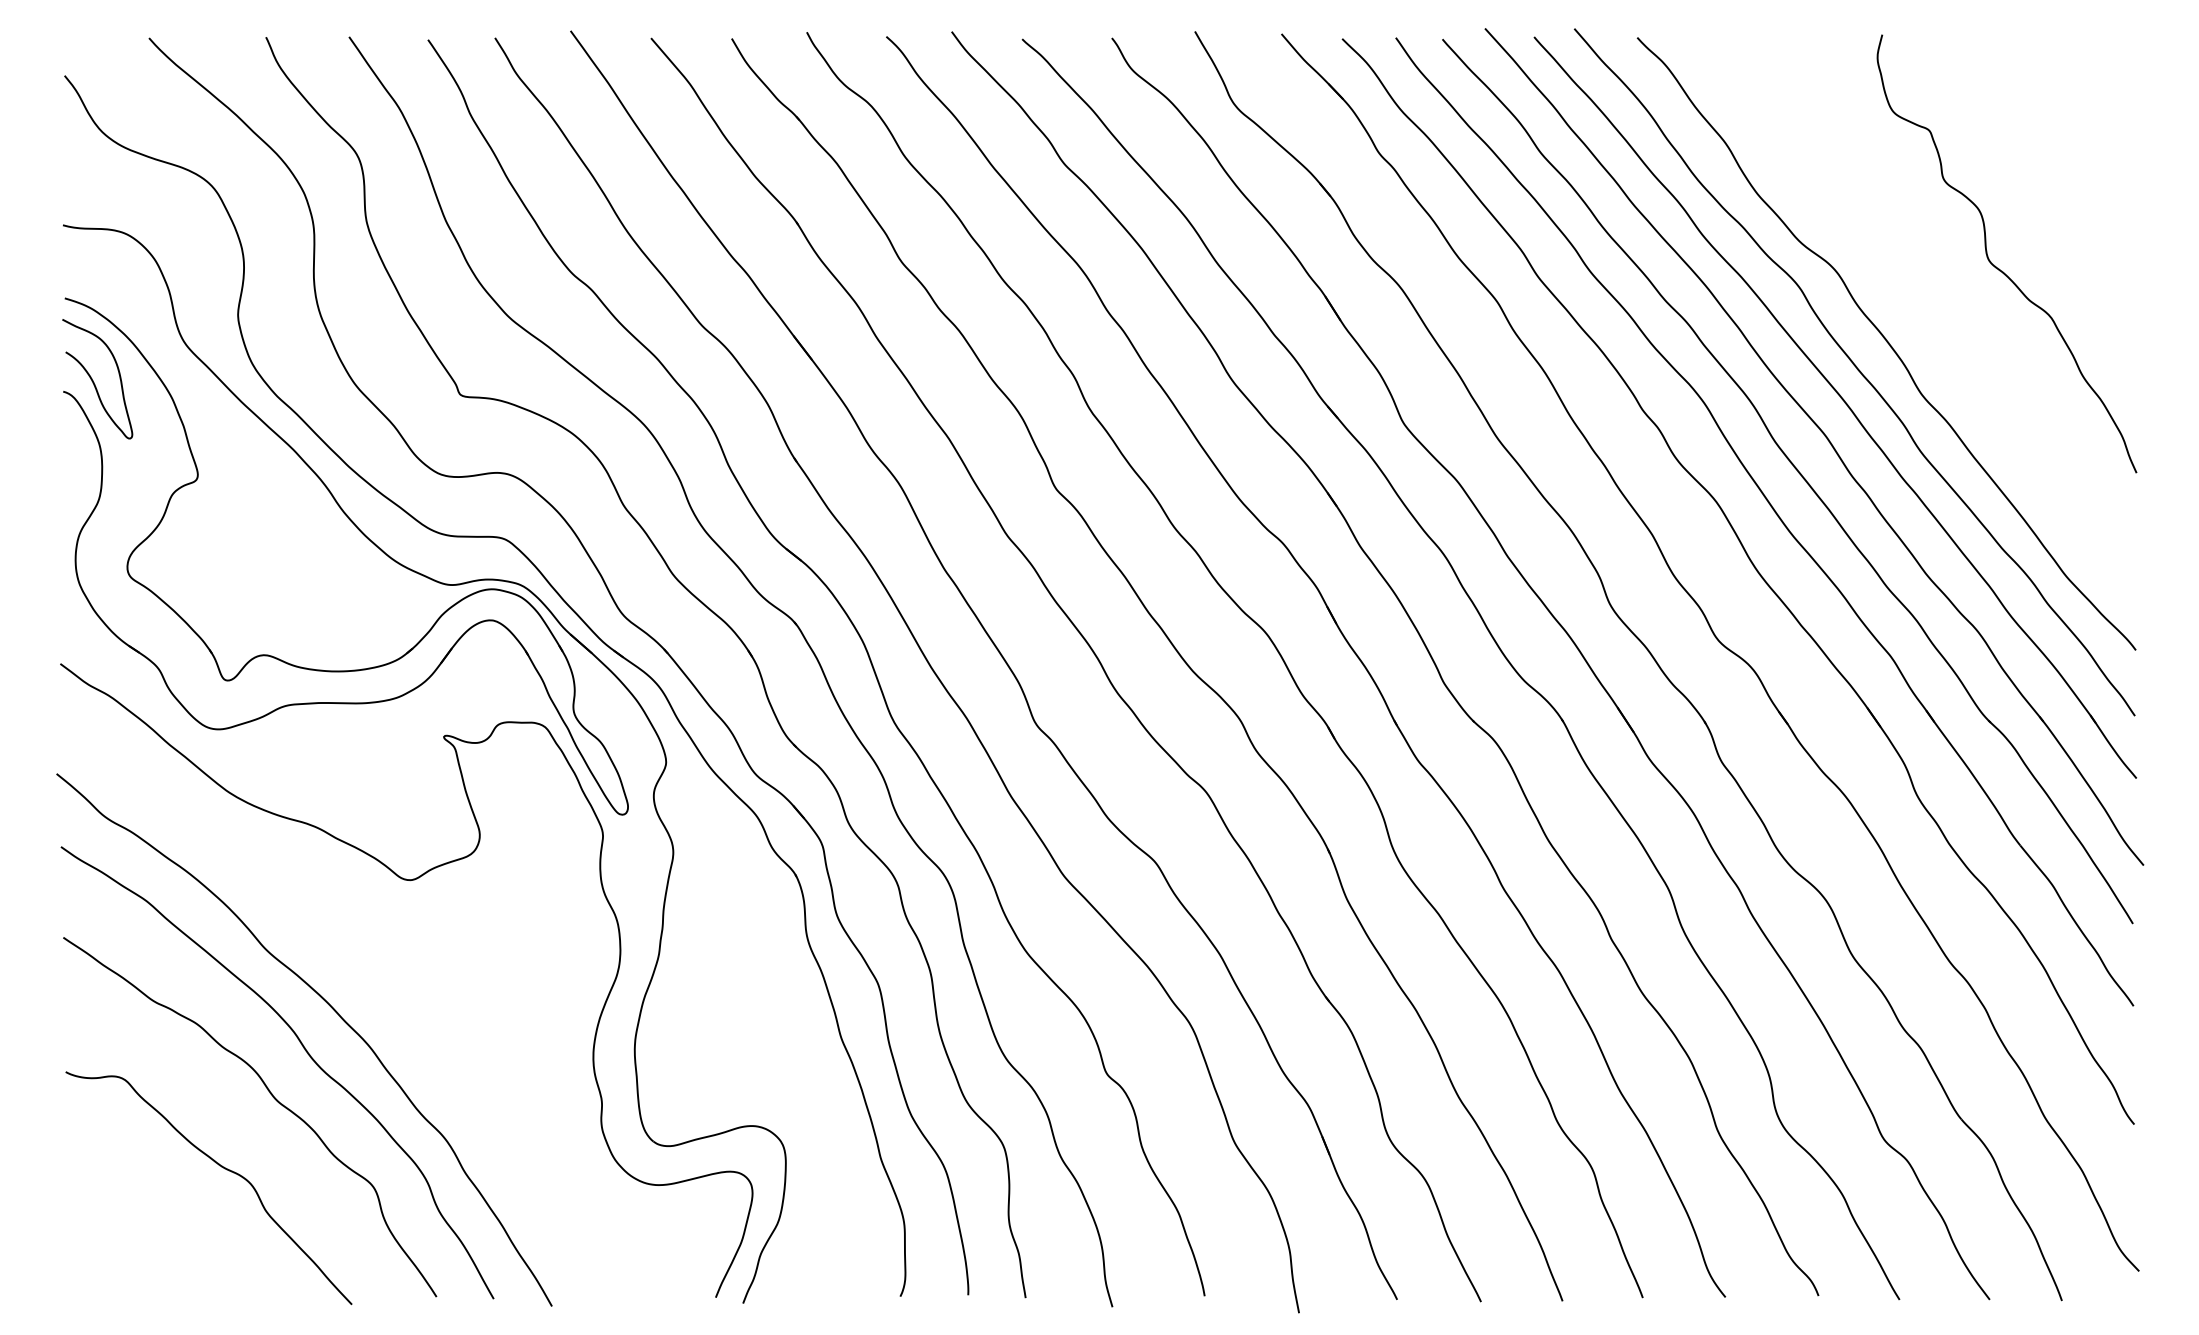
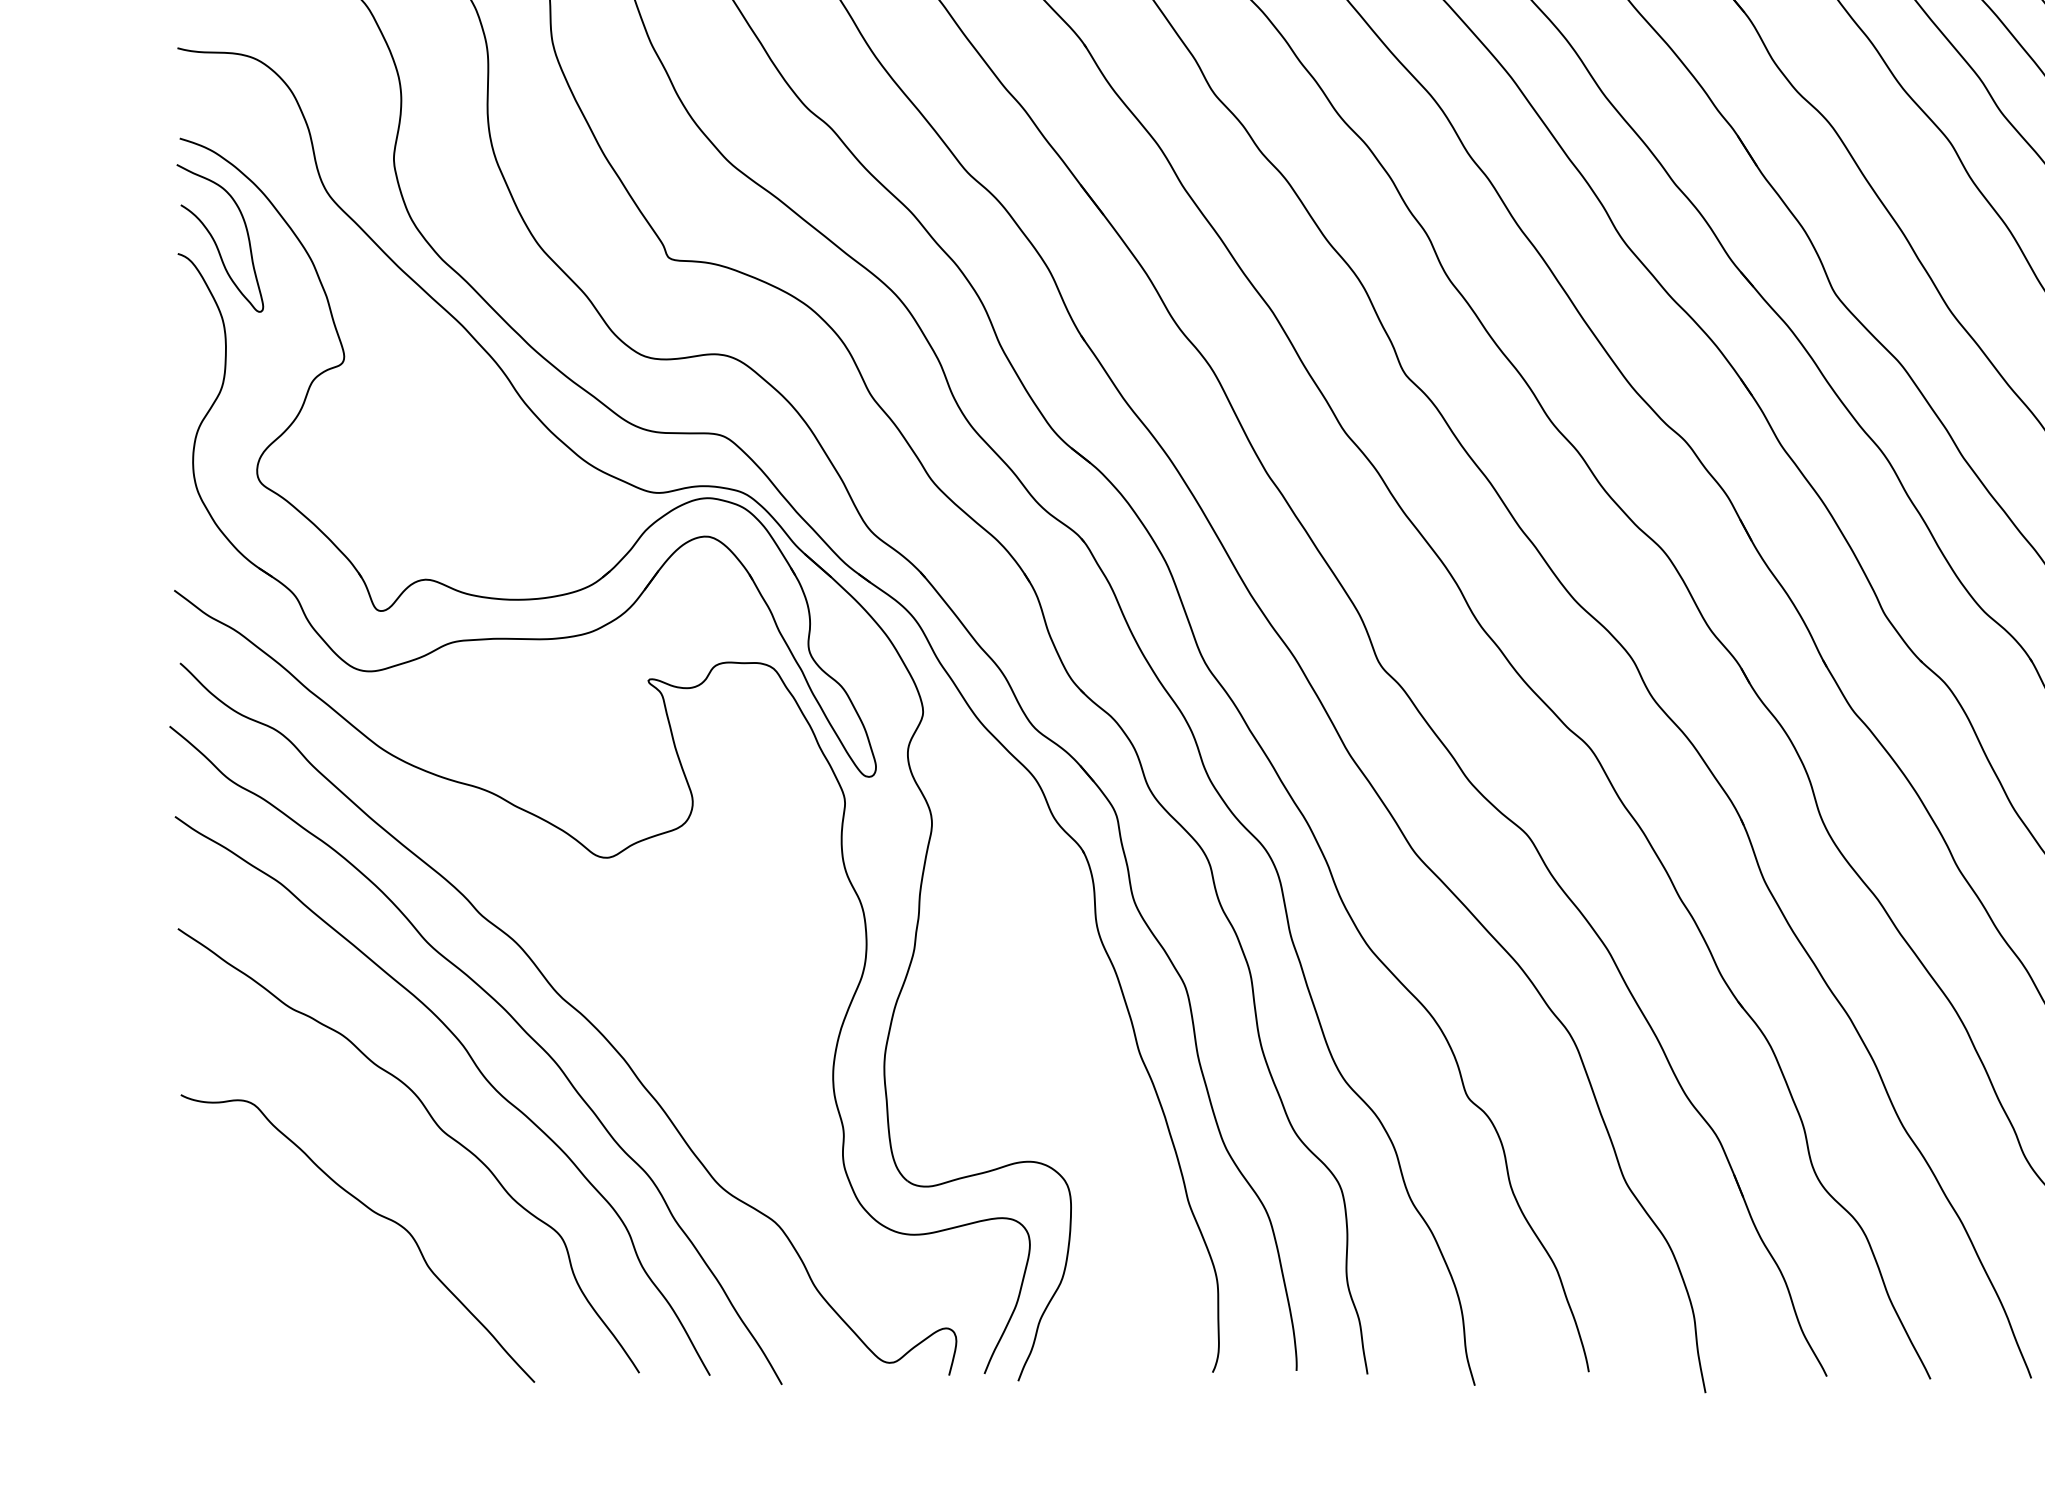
curve: (384, 1003) -> (574, 1010), added

